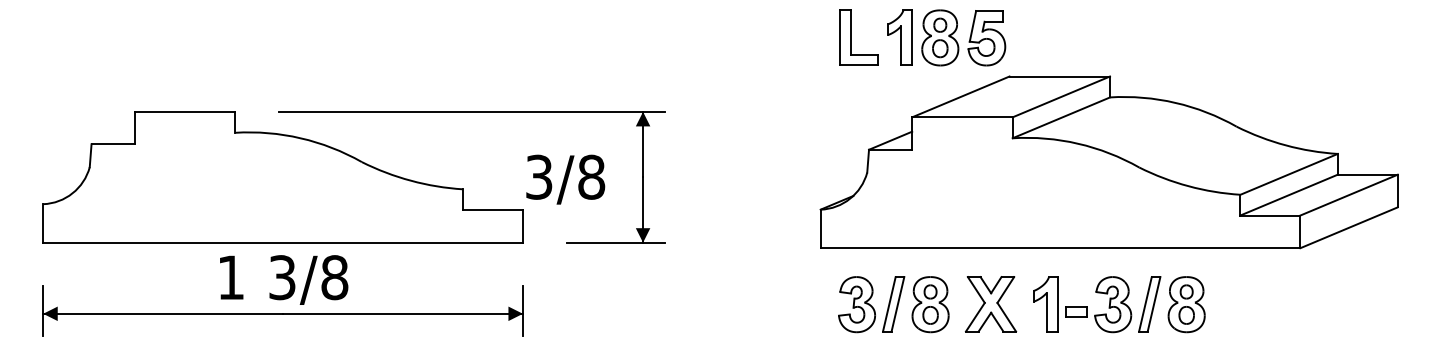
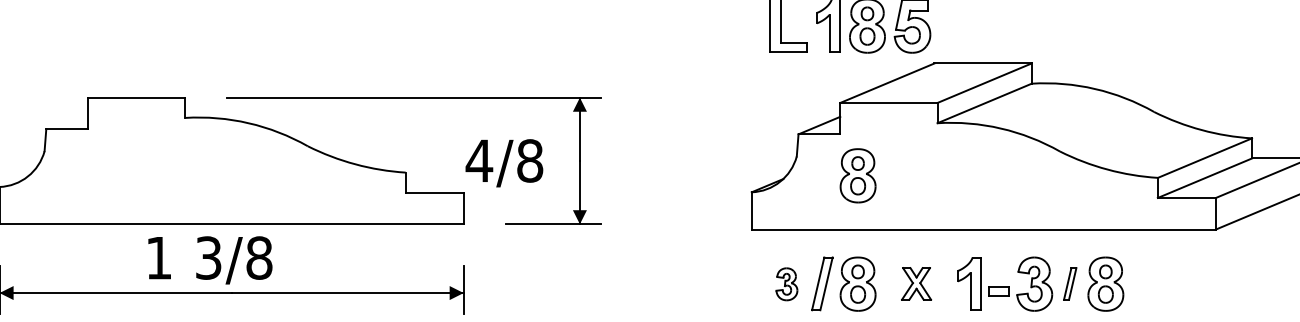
text: (538, 176) -> (478, 160), 3/8 -> 4/8
part: (930, 192) -> (858, 175), added
text: (284, 279) -> (210, 259), moved
part: (856, 304) -> (786, 284), size x0.6
part: (990, 304) -> (916, 284), size x0.6
part: (1149, 304) -> (1069, 284), size x0.6

